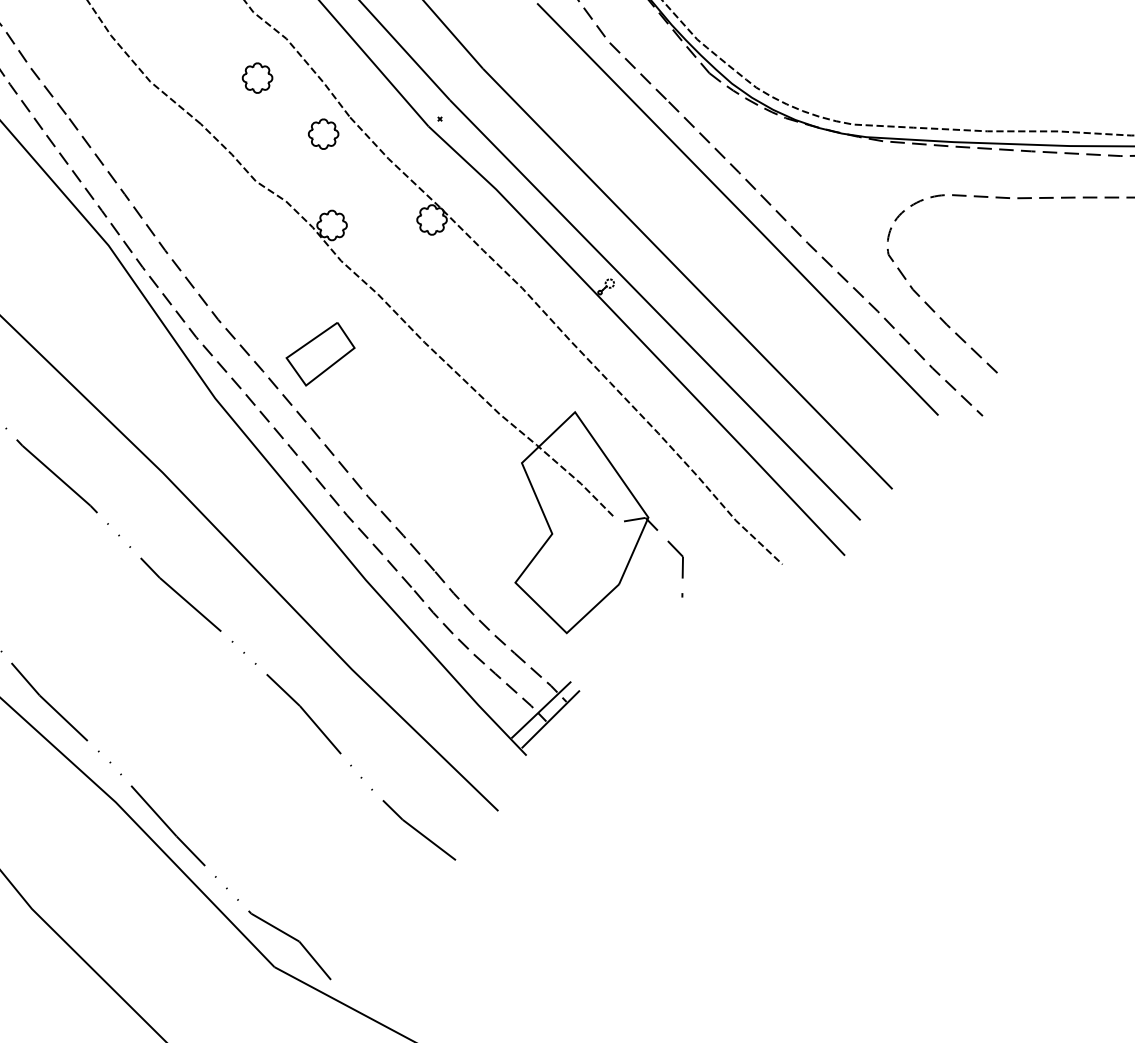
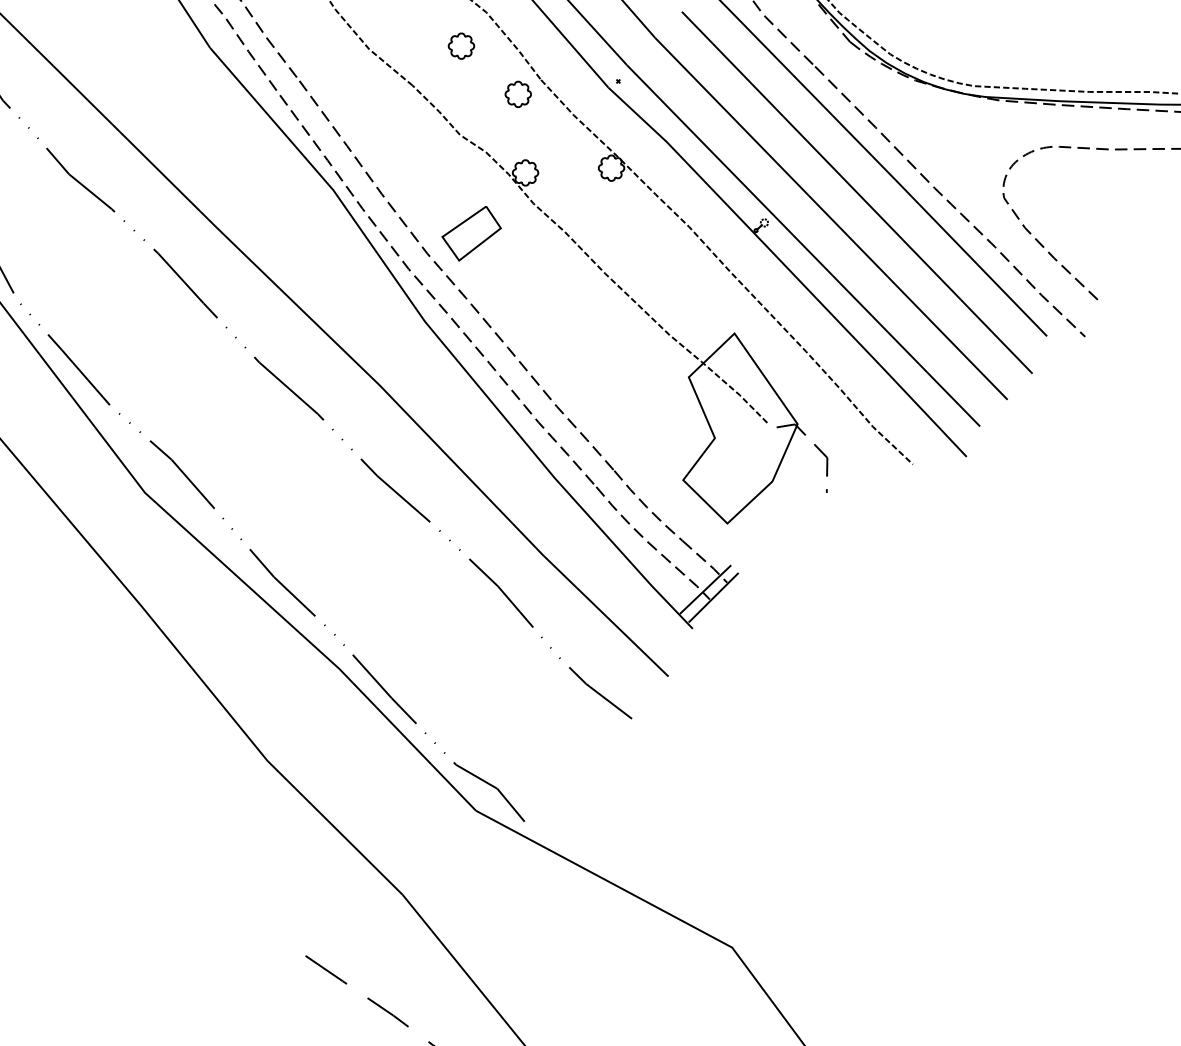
line: (716, 248) -> (856, 192), added
part: (320, 354) -> (471, 233), moved

